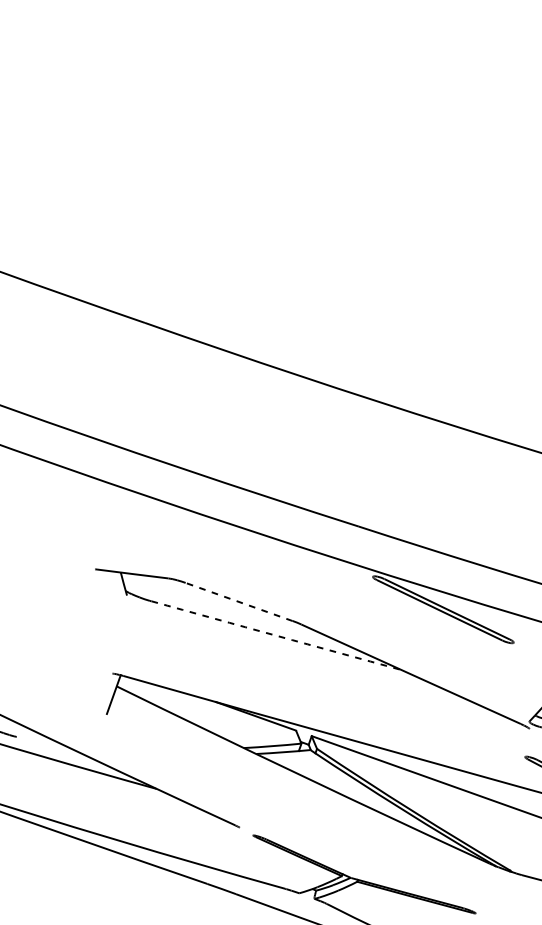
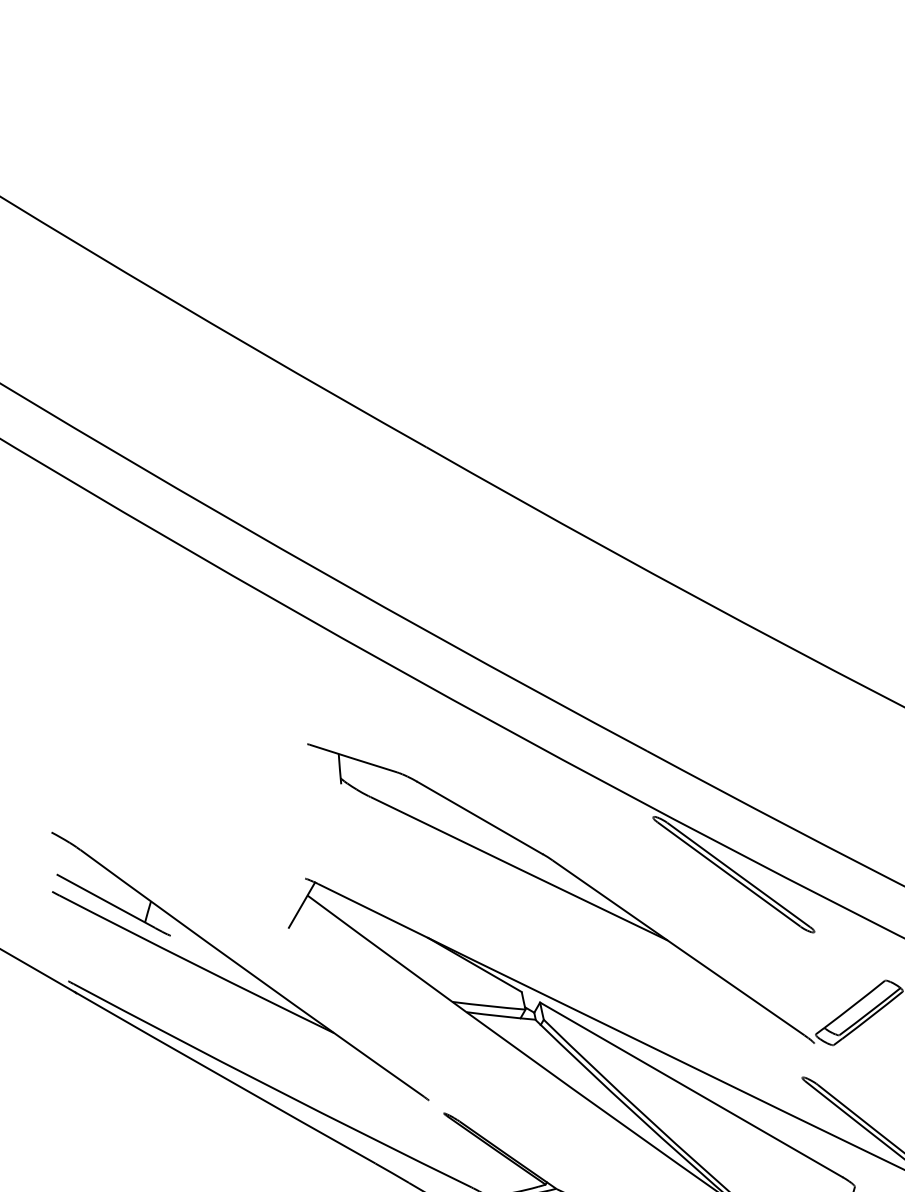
line: (238, 601) -> (479, 817), dashed -> solid
arc: (276, 635) -> (519, 868), dashed -> solid

